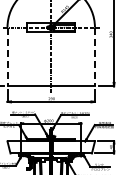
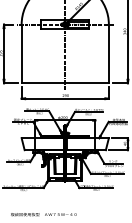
line: (7, 57) -> (21, 54), dashed -> solid
line: (94, 57) -> (108, 54), dashed -> solid

